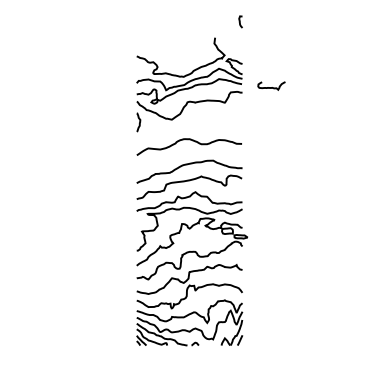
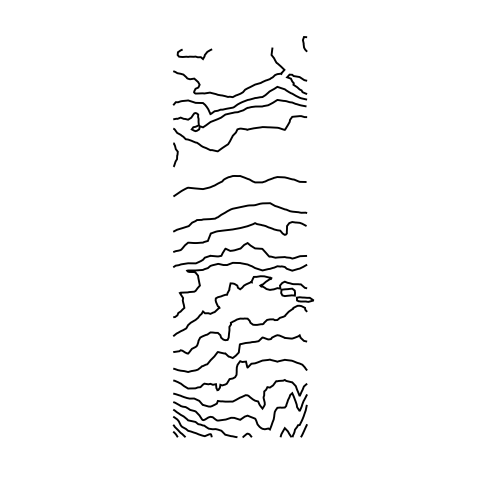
curve: (240, 21) -> (304, 43), moved
curve: (271, 87) -> (194, 56), moved

